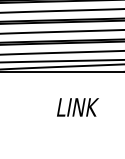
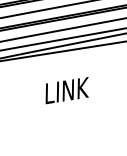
text: (77, 107) -> (66, 90), moved

